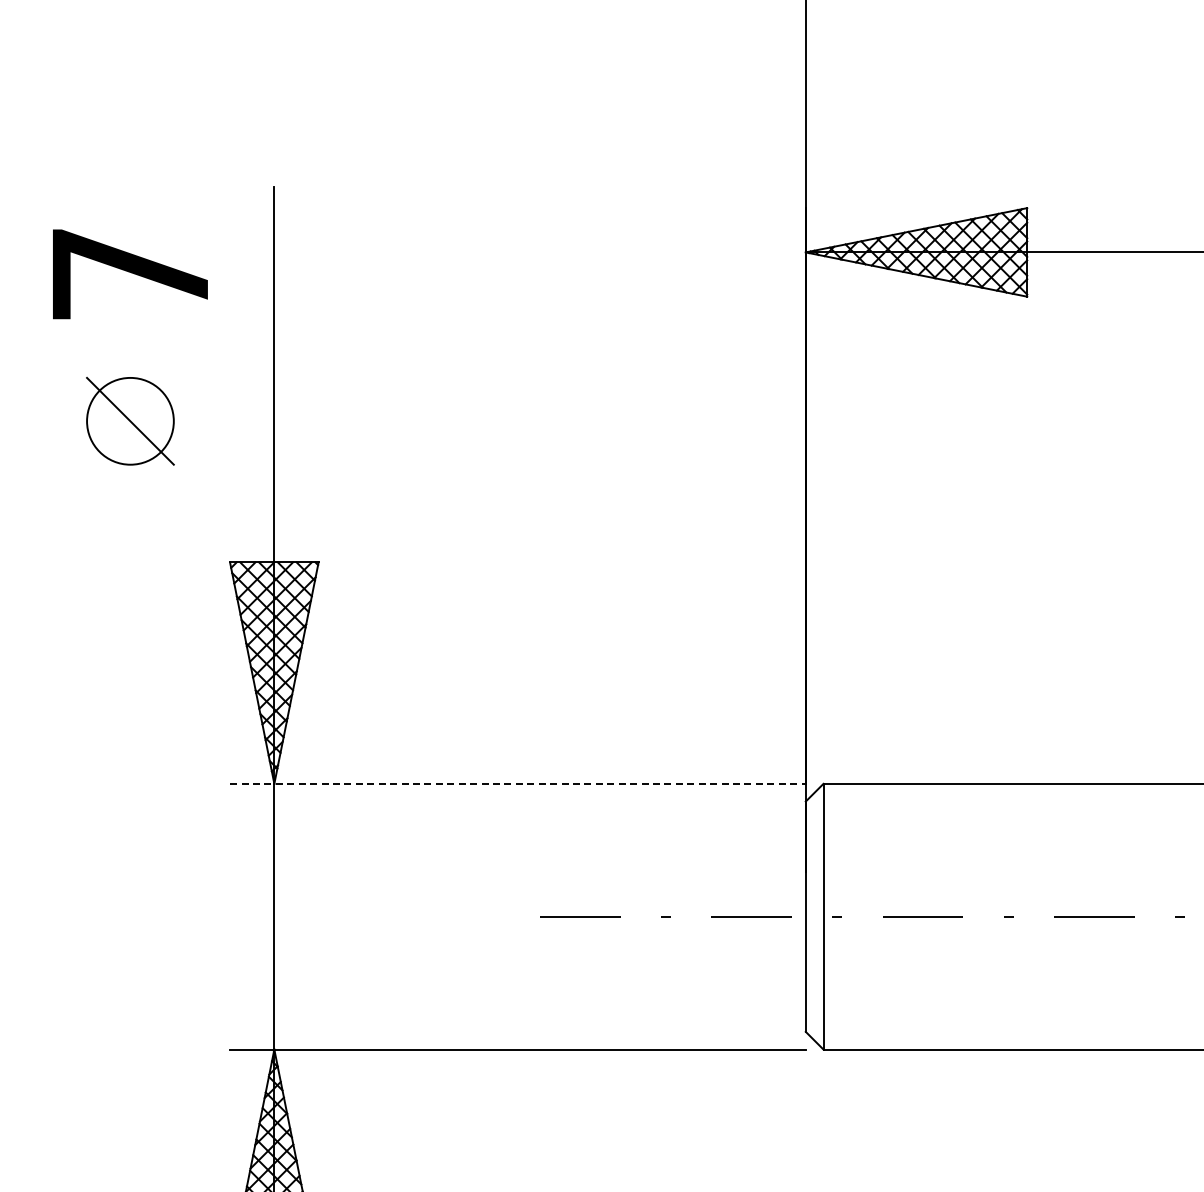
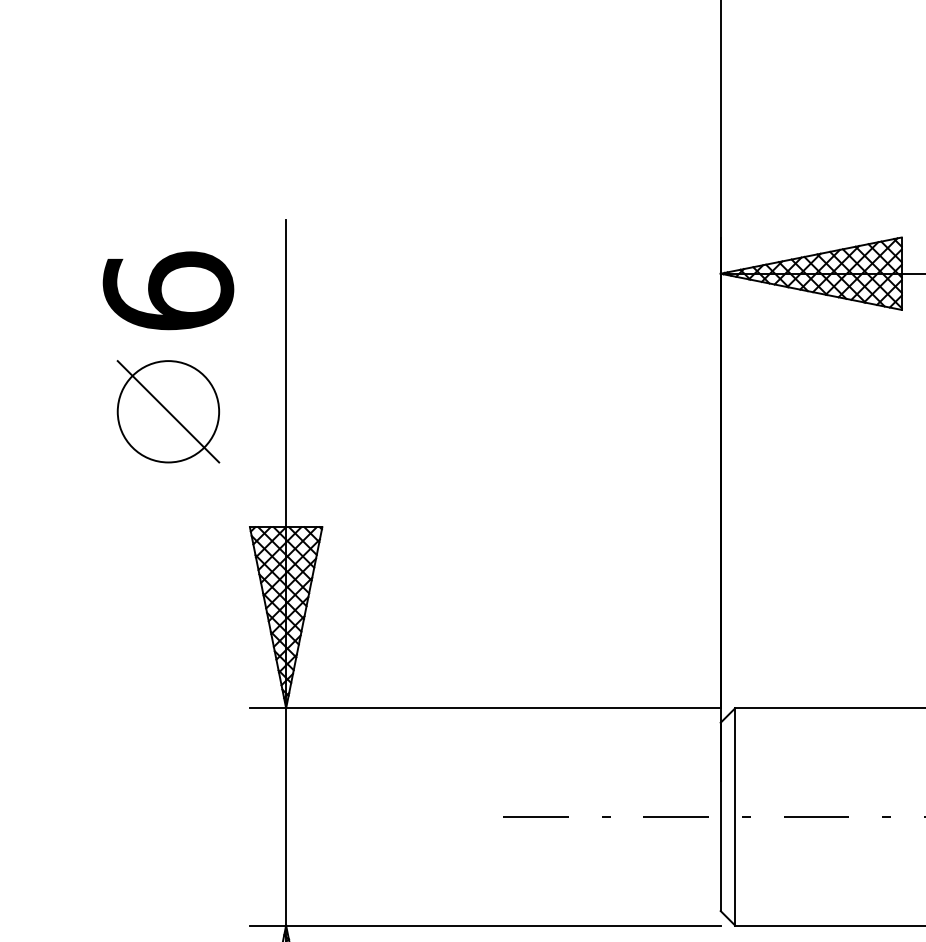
text: (130, 273) -> (168, 290), 7 -> 6
part: (130, 421) -> (168, 411), size x1.43
line: (517, 783) -> (484, 707), dashed -> solid

